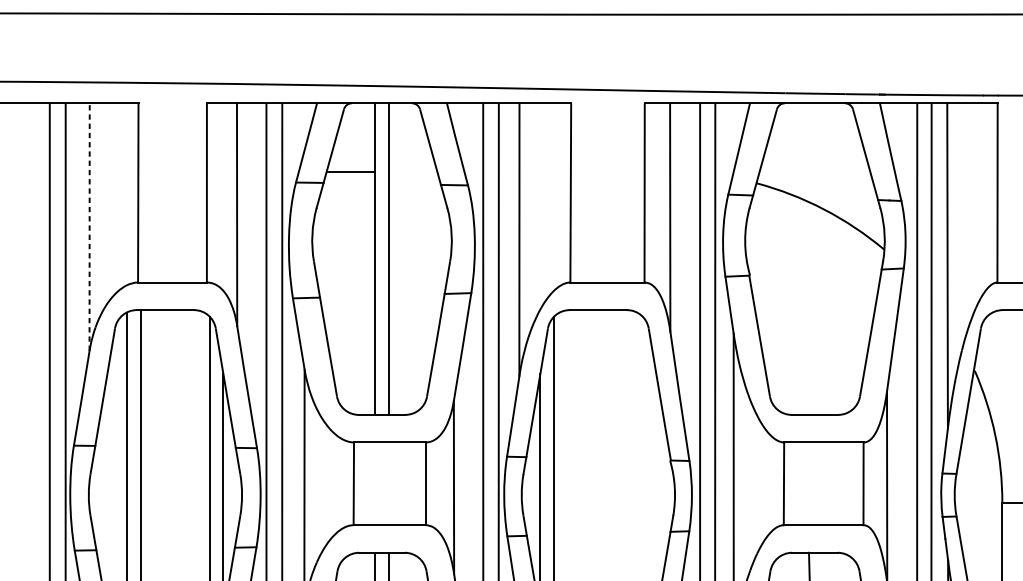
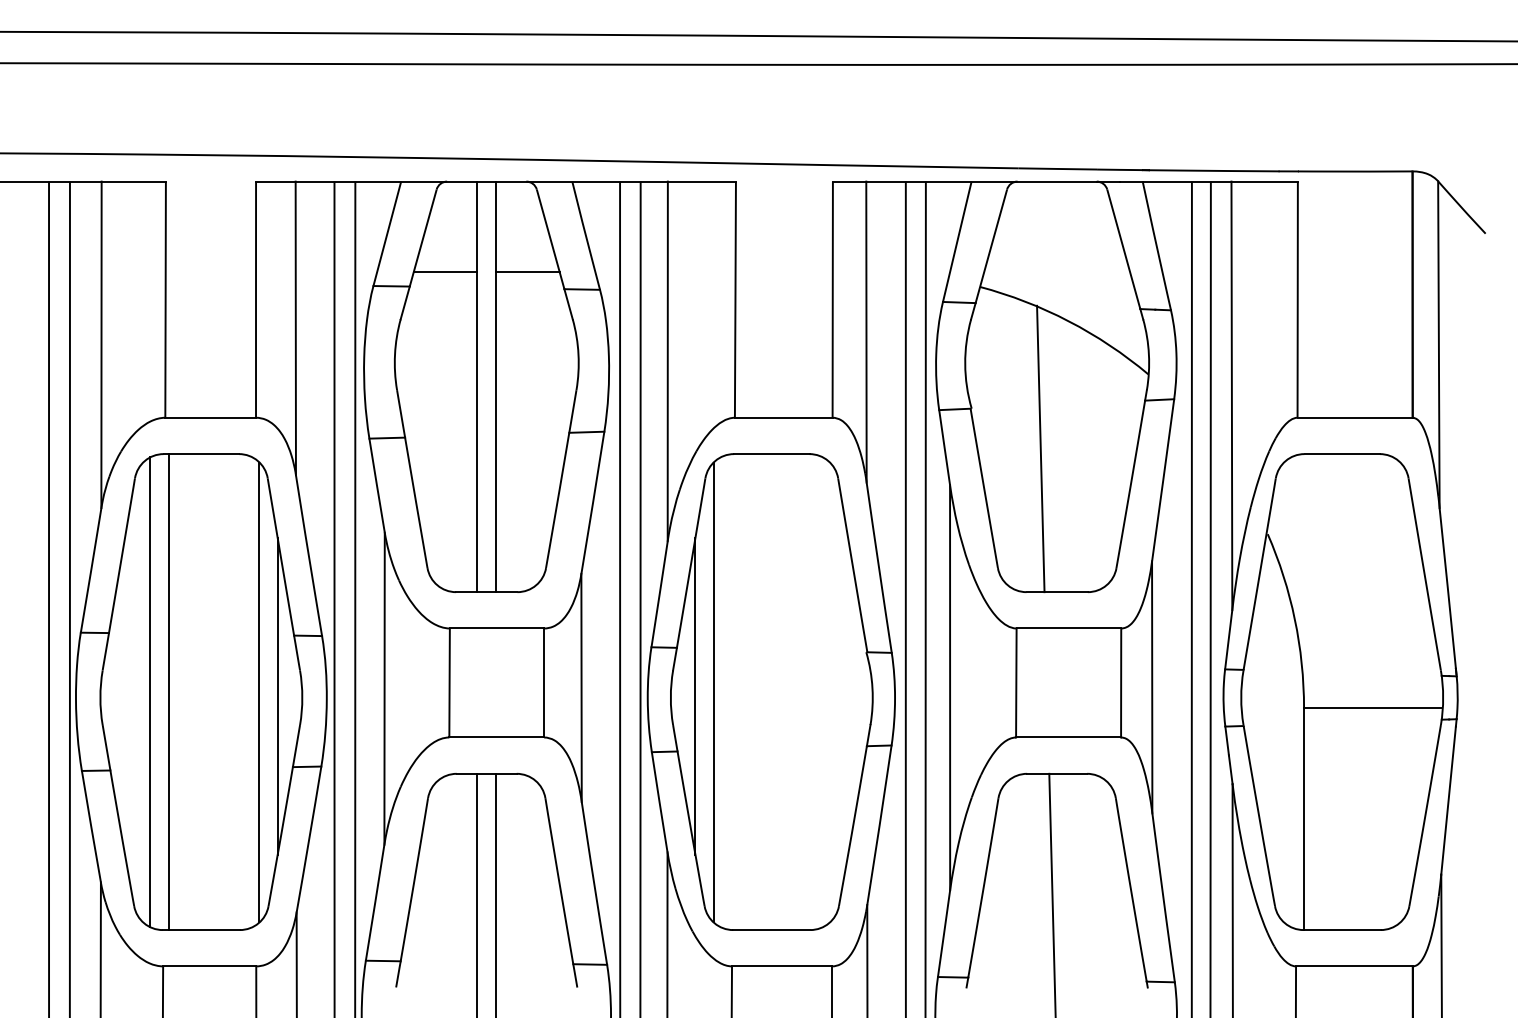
line: (412, 172) -> (527, 272), added
line: (89, 226) -> (101, 344), dashed -> solid
line: (802, 305) -> (1040, 448), added

